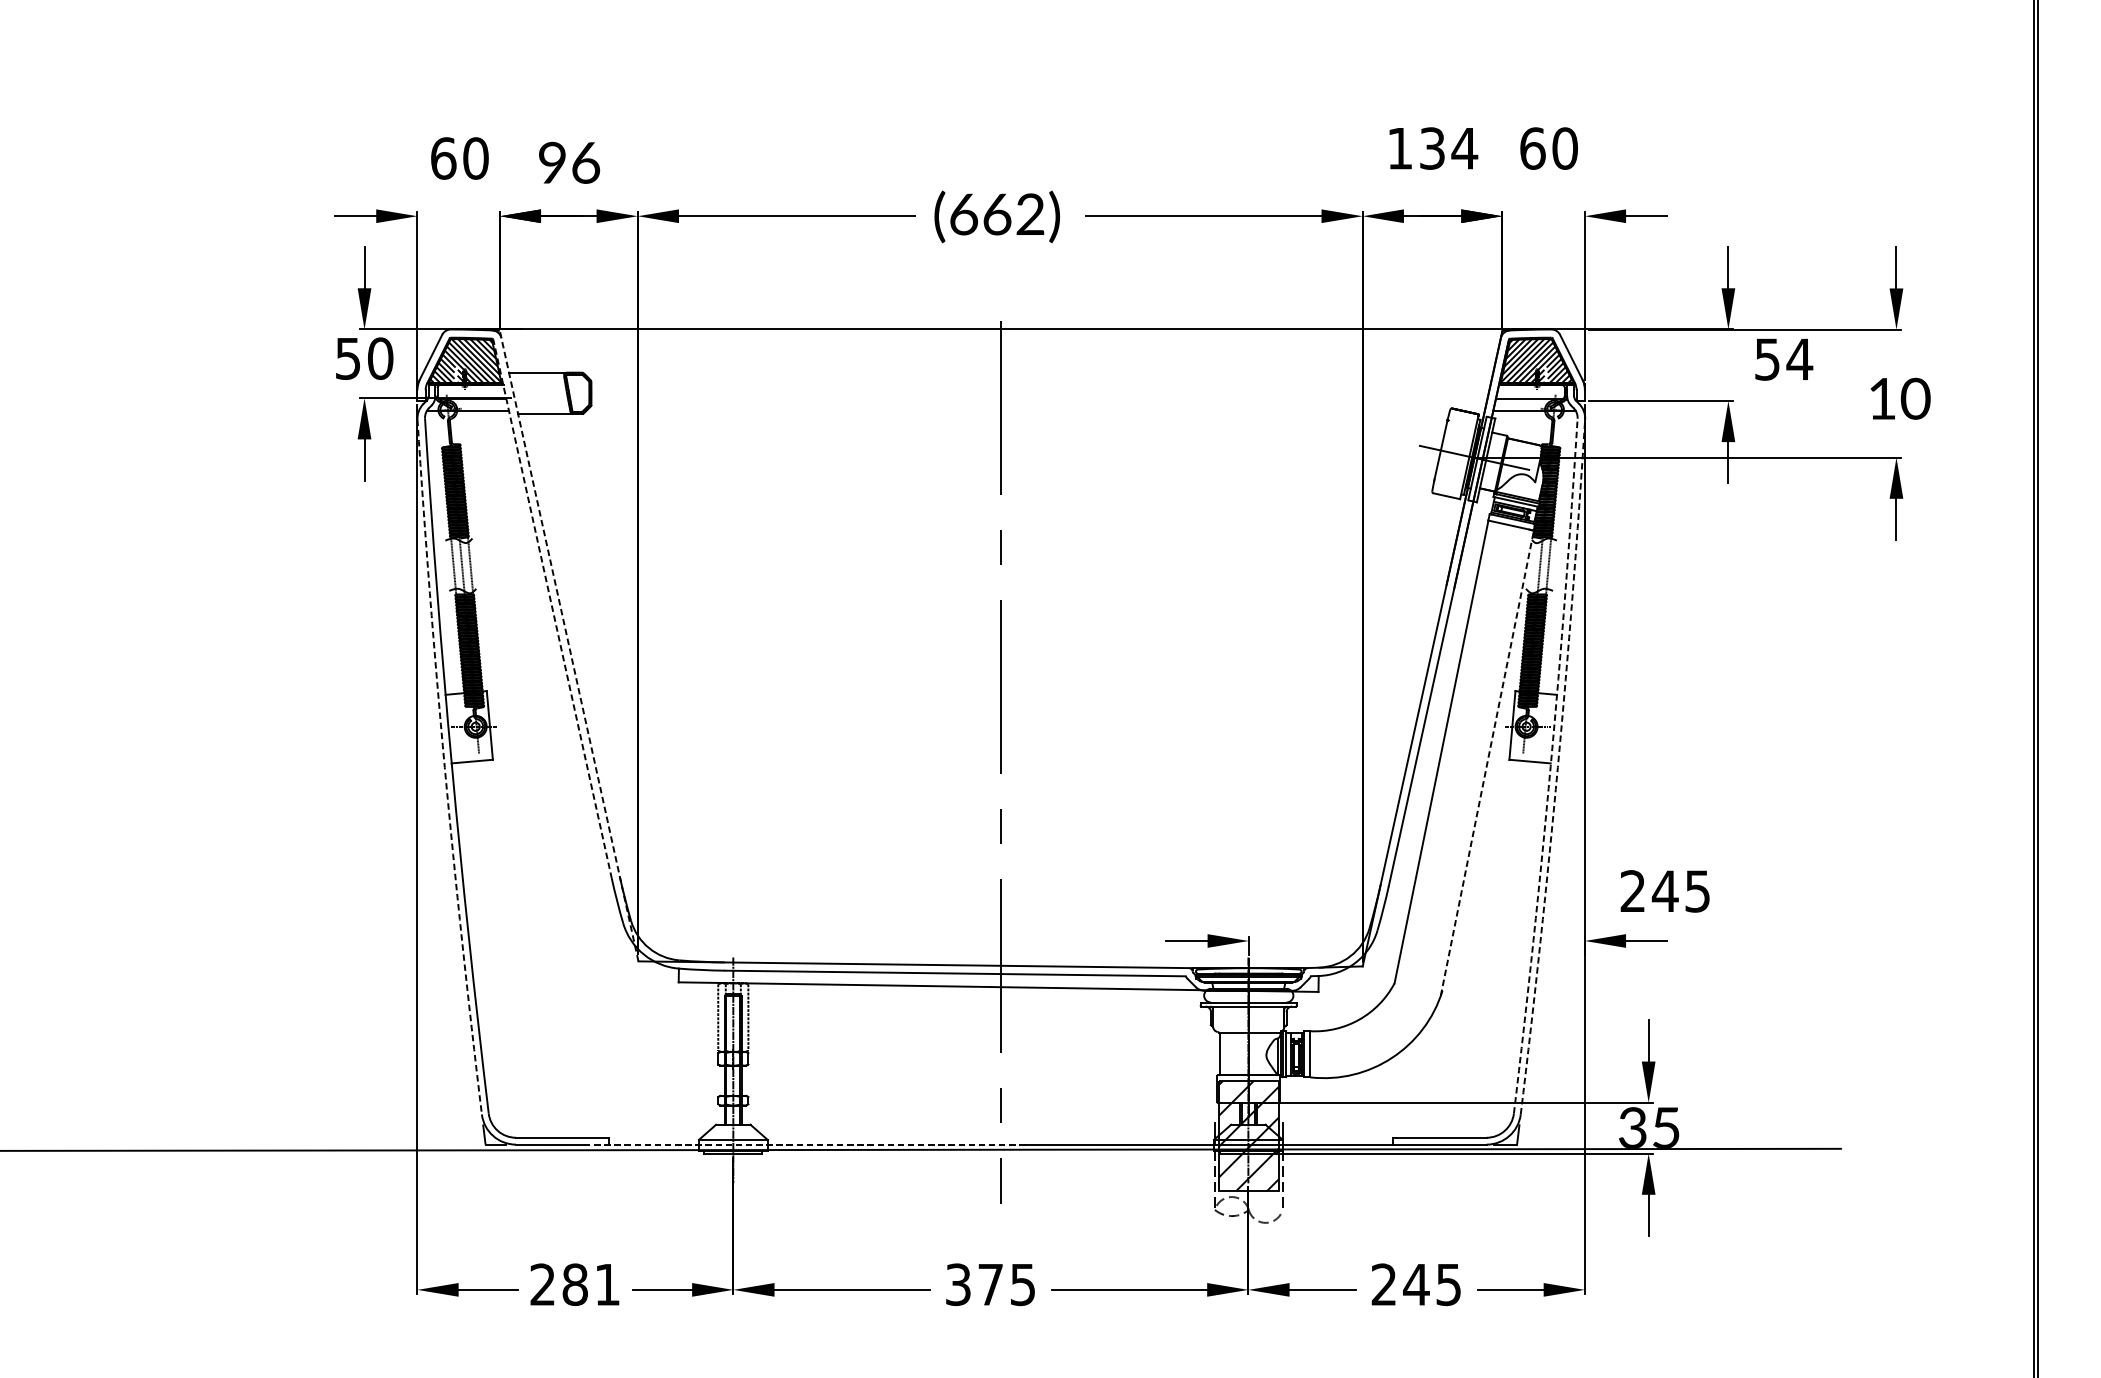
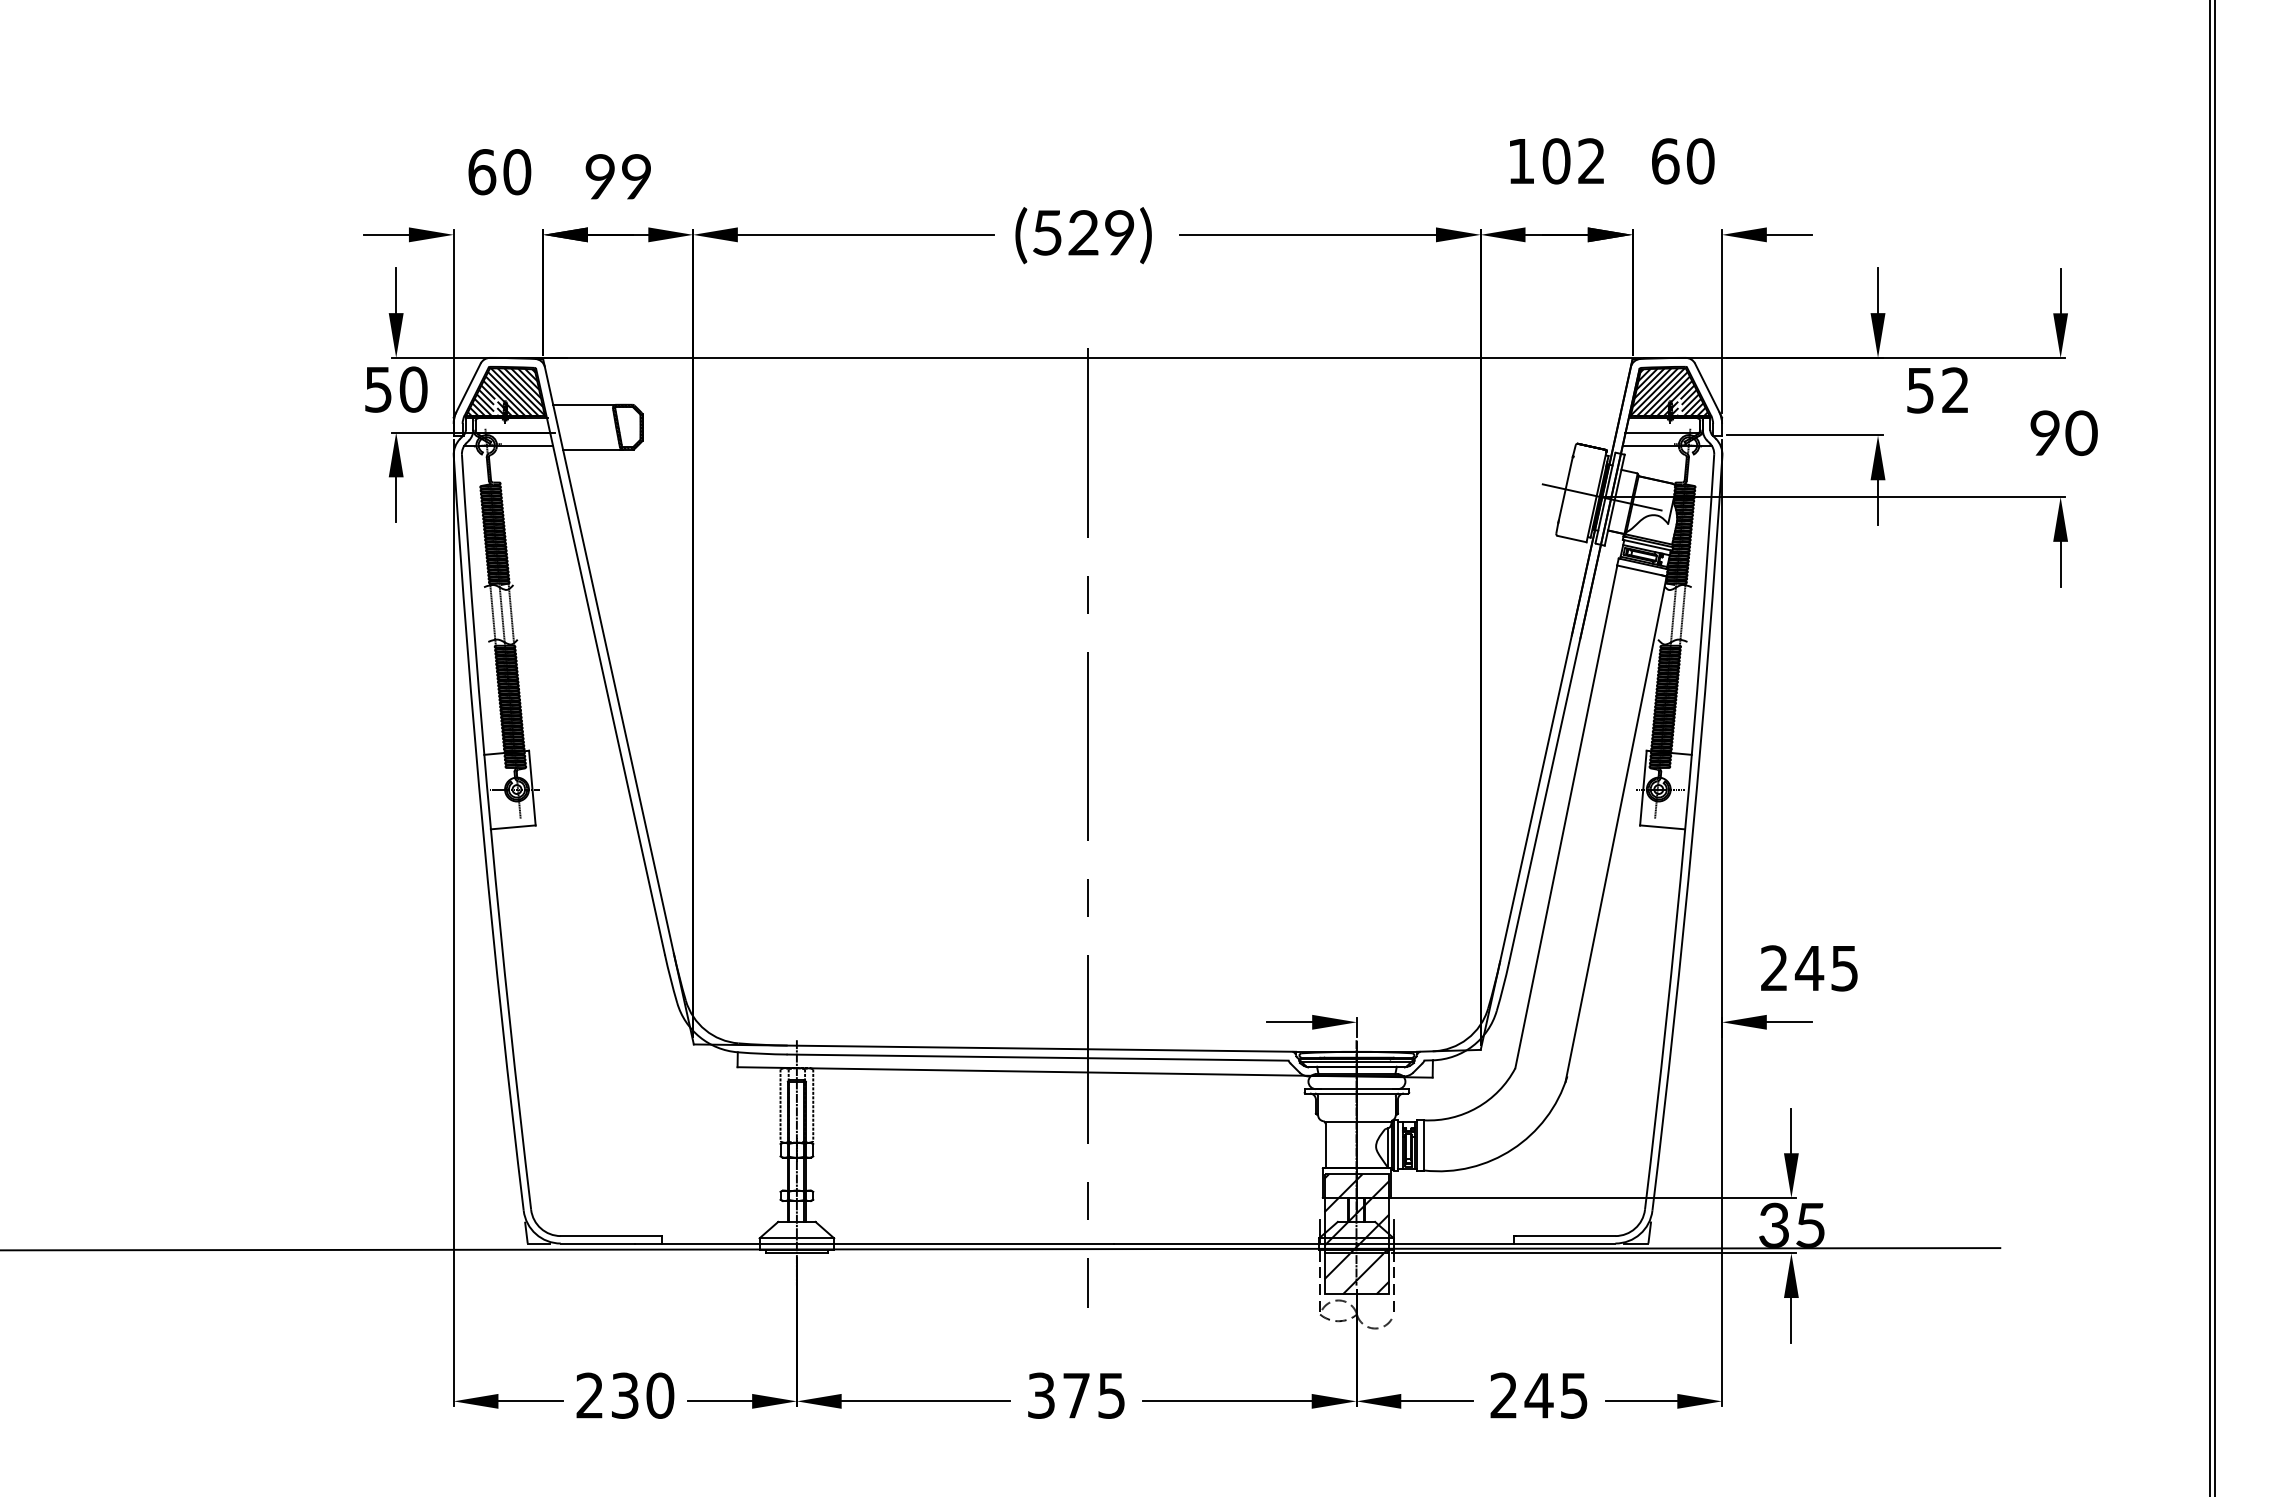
text: (1449, 148) -> (1574, 161), 134 -> 102
text: (586, 162) -> (637, 176), 96 -> 99
text: (997, 214) -> (1083, 232), (662) -> (529)
text: (1799, 358) -> (1955, 389), 54 -> 52
text: (1881, 398) -> (2044, 432), 10 -> 90
line: (552, 608) -> (600, 661), dashed -> solid
line: (569, 645) -> (618, 701), dashed -> solid
line: (1487, 763) -> (1616, 829), dashed -> solid
arc: (1550, 766) -> (1684, 832), dashed -> solid
arc: (444, 767) -> (483, 833), dashed -> solid
arc: (1557, 767) -> (1692, 833), dashed -> solid
line: (804, 1144) -> (874, 1243), dashed -> solid
text: (591, 1284) -> (642, 1395), 281 -> 230

